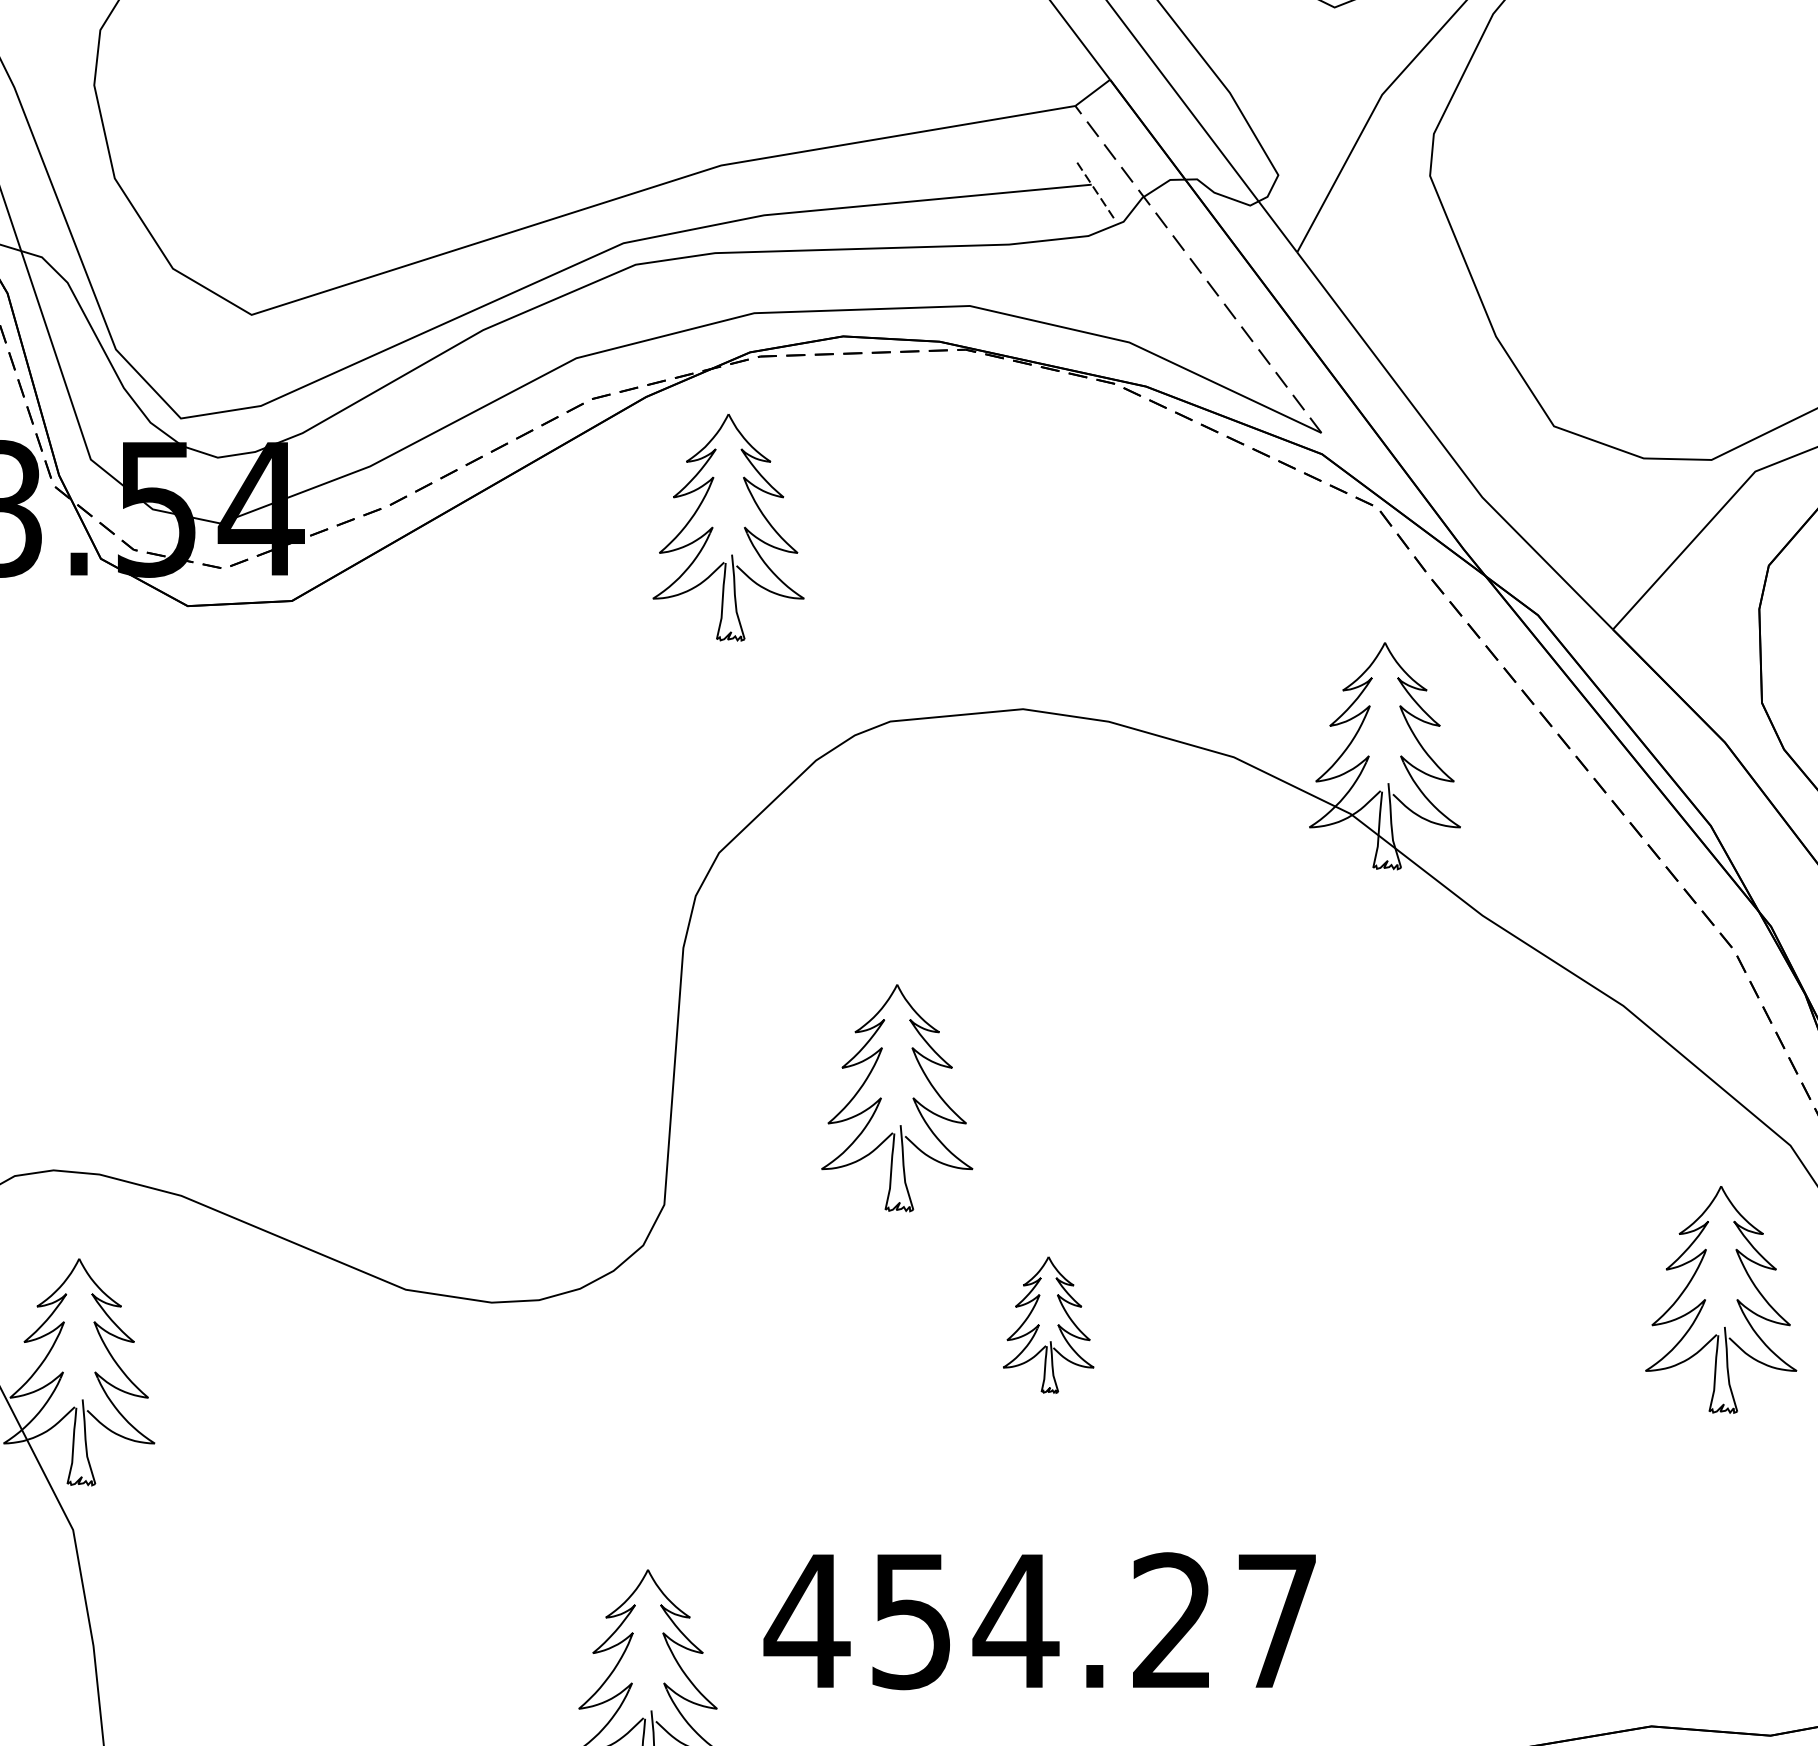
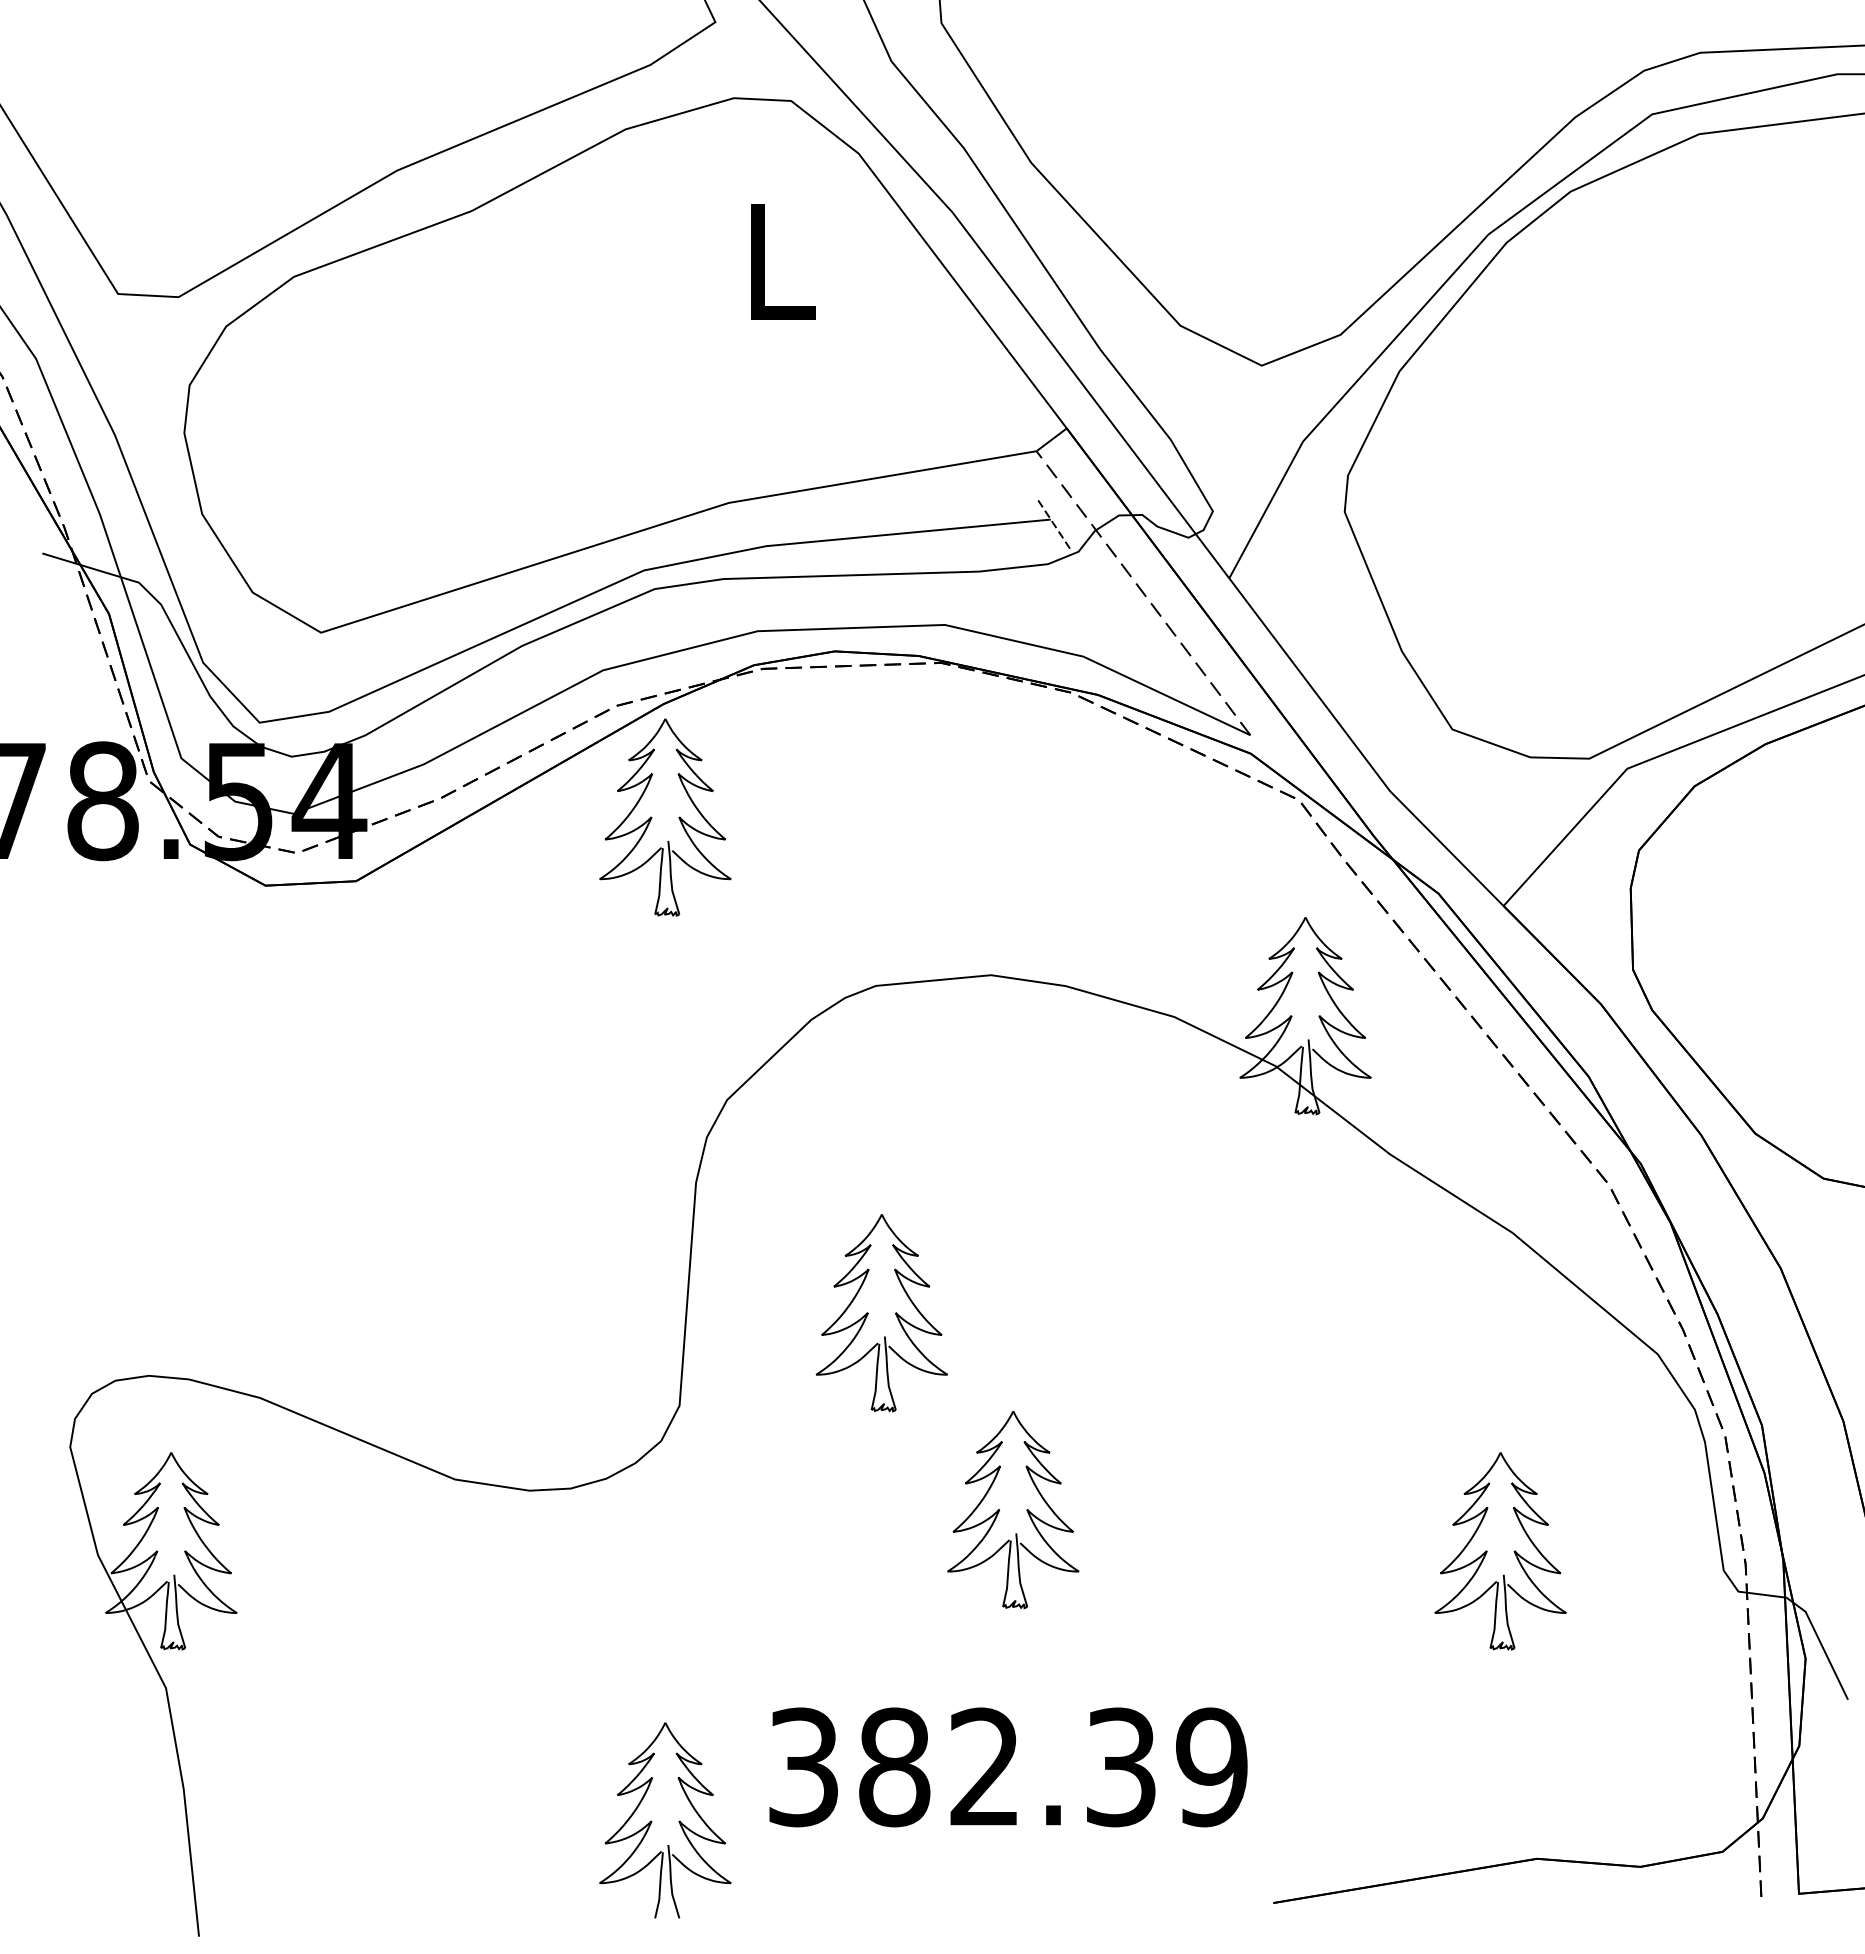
part: (713, 527) -> (652, 817), moved
part: (1706, 1300) -> (1487, 1551), moved
part: (1048, 1325) -> (1013, 1510), size x1.67
text: (1040, 1621) -> (1006, 1767), 454.27 -> 382.39

